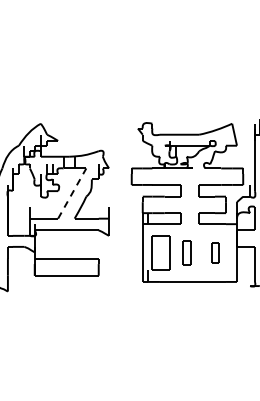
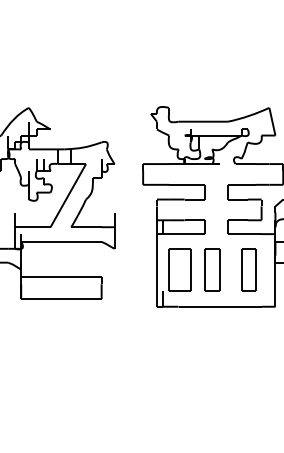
line: (72, 193) -> (68, 195), dashed -> solid
part: (186, 252) -> (211, 269), size x1.43
part: (215, 252) -> (248, 269), size x1.67

